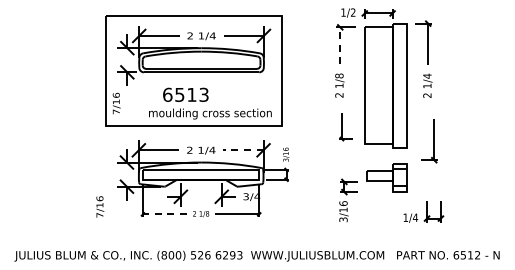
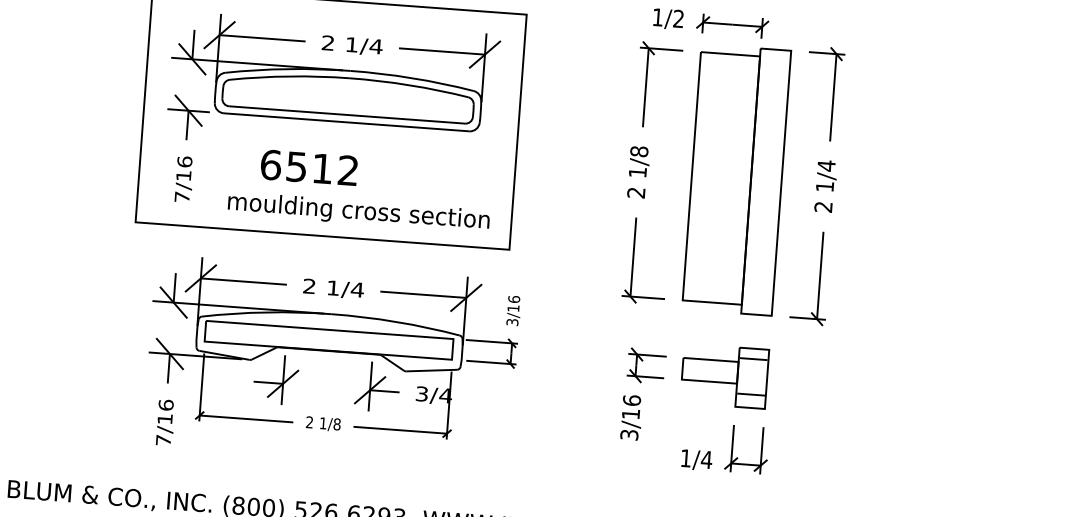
line: (340, 45) -> (646, 86), dashed -> solid
text: (203, 94) -> (347, 169), 6513 -> 6512
text: (116, 103) -> (183, 179), moved
part: (345, 127) -> (644, 262), size x1.43
part: (429, 141) -> (809, 278), moved
line: (242, 150) -> (421, 295), dashed -> solid
part: (348, 200) -> (643, 394), moved
text: (100, 206) -> (166, 421), moved
part: (423, 211) -> (724, 447), moved
line: (164, 214) -> (245, 419), dashed -> solid

